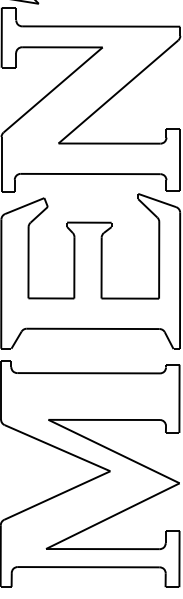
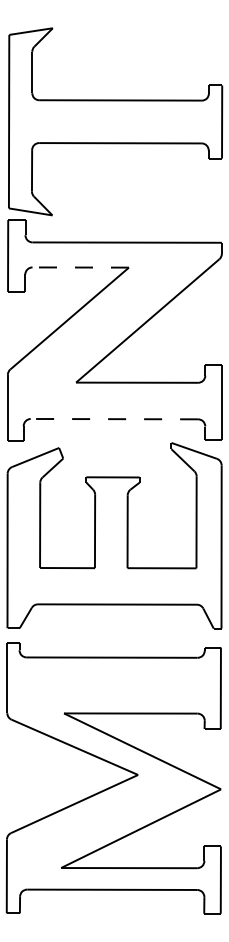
line: (62, 47) -> (80, 267), solid -> dashed
line: (90, 174) -> (114, 419), solid -> dashed

